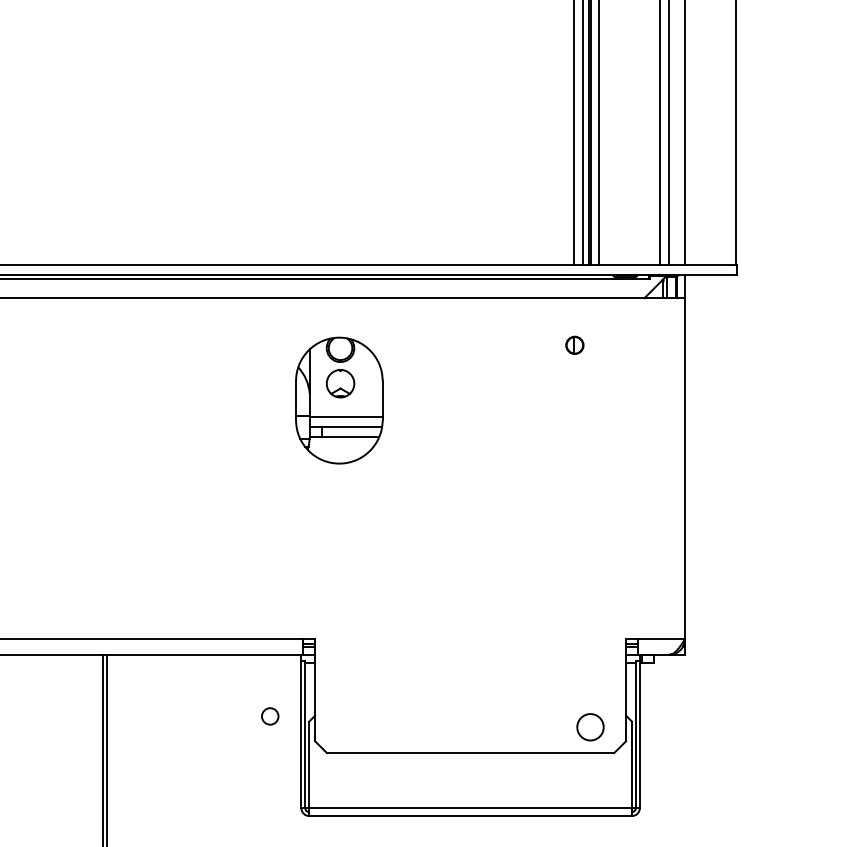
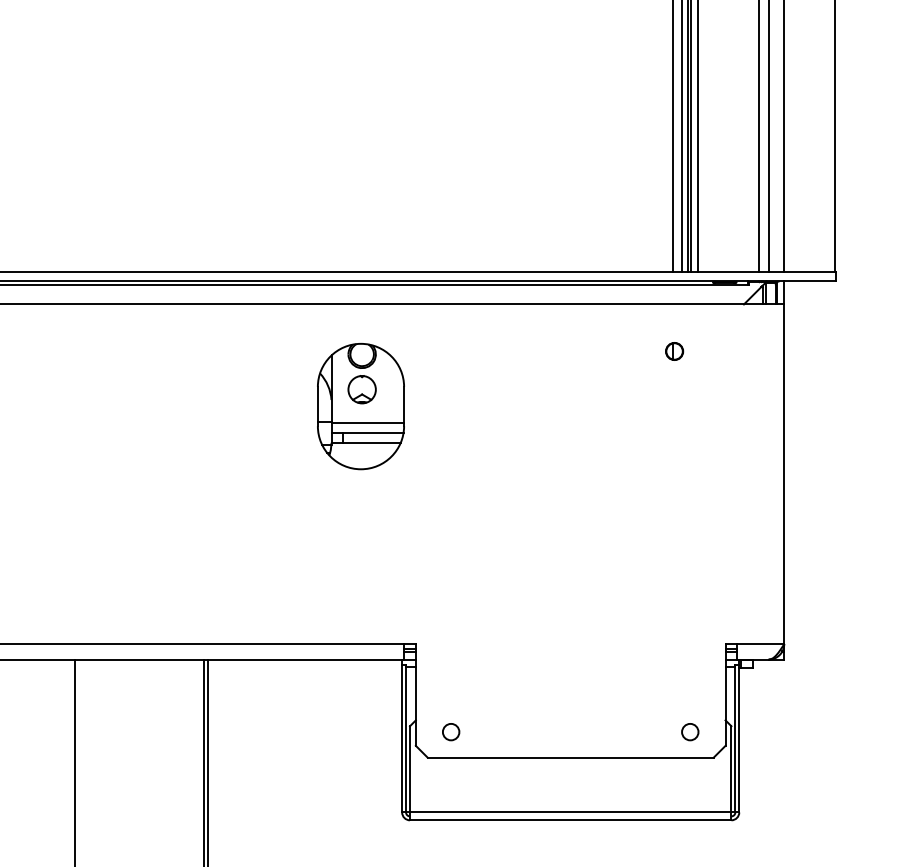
part: (338, 400) -> (360, 406), moved
circle: (270, 716) -> (451, 732), moved
circle: (590, 727) -> (690, 732), size x0.62

